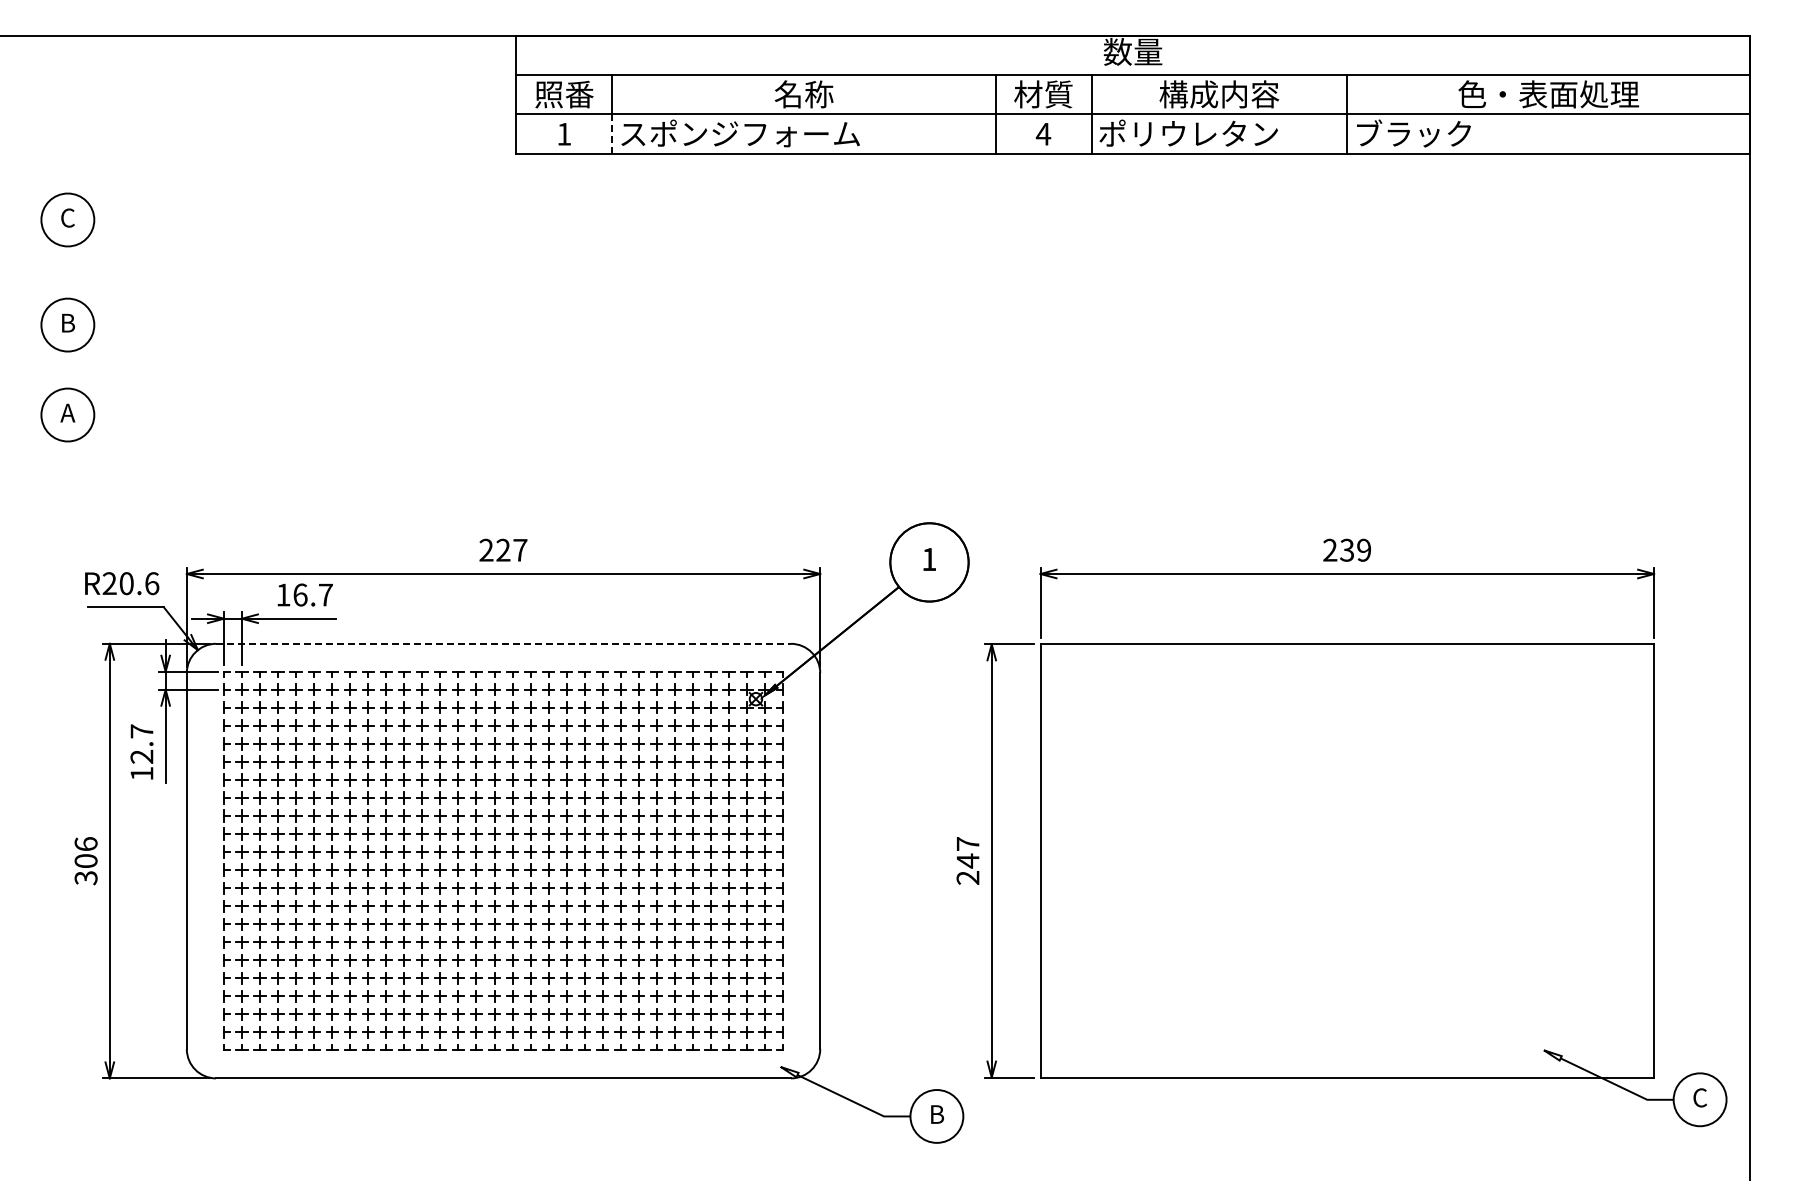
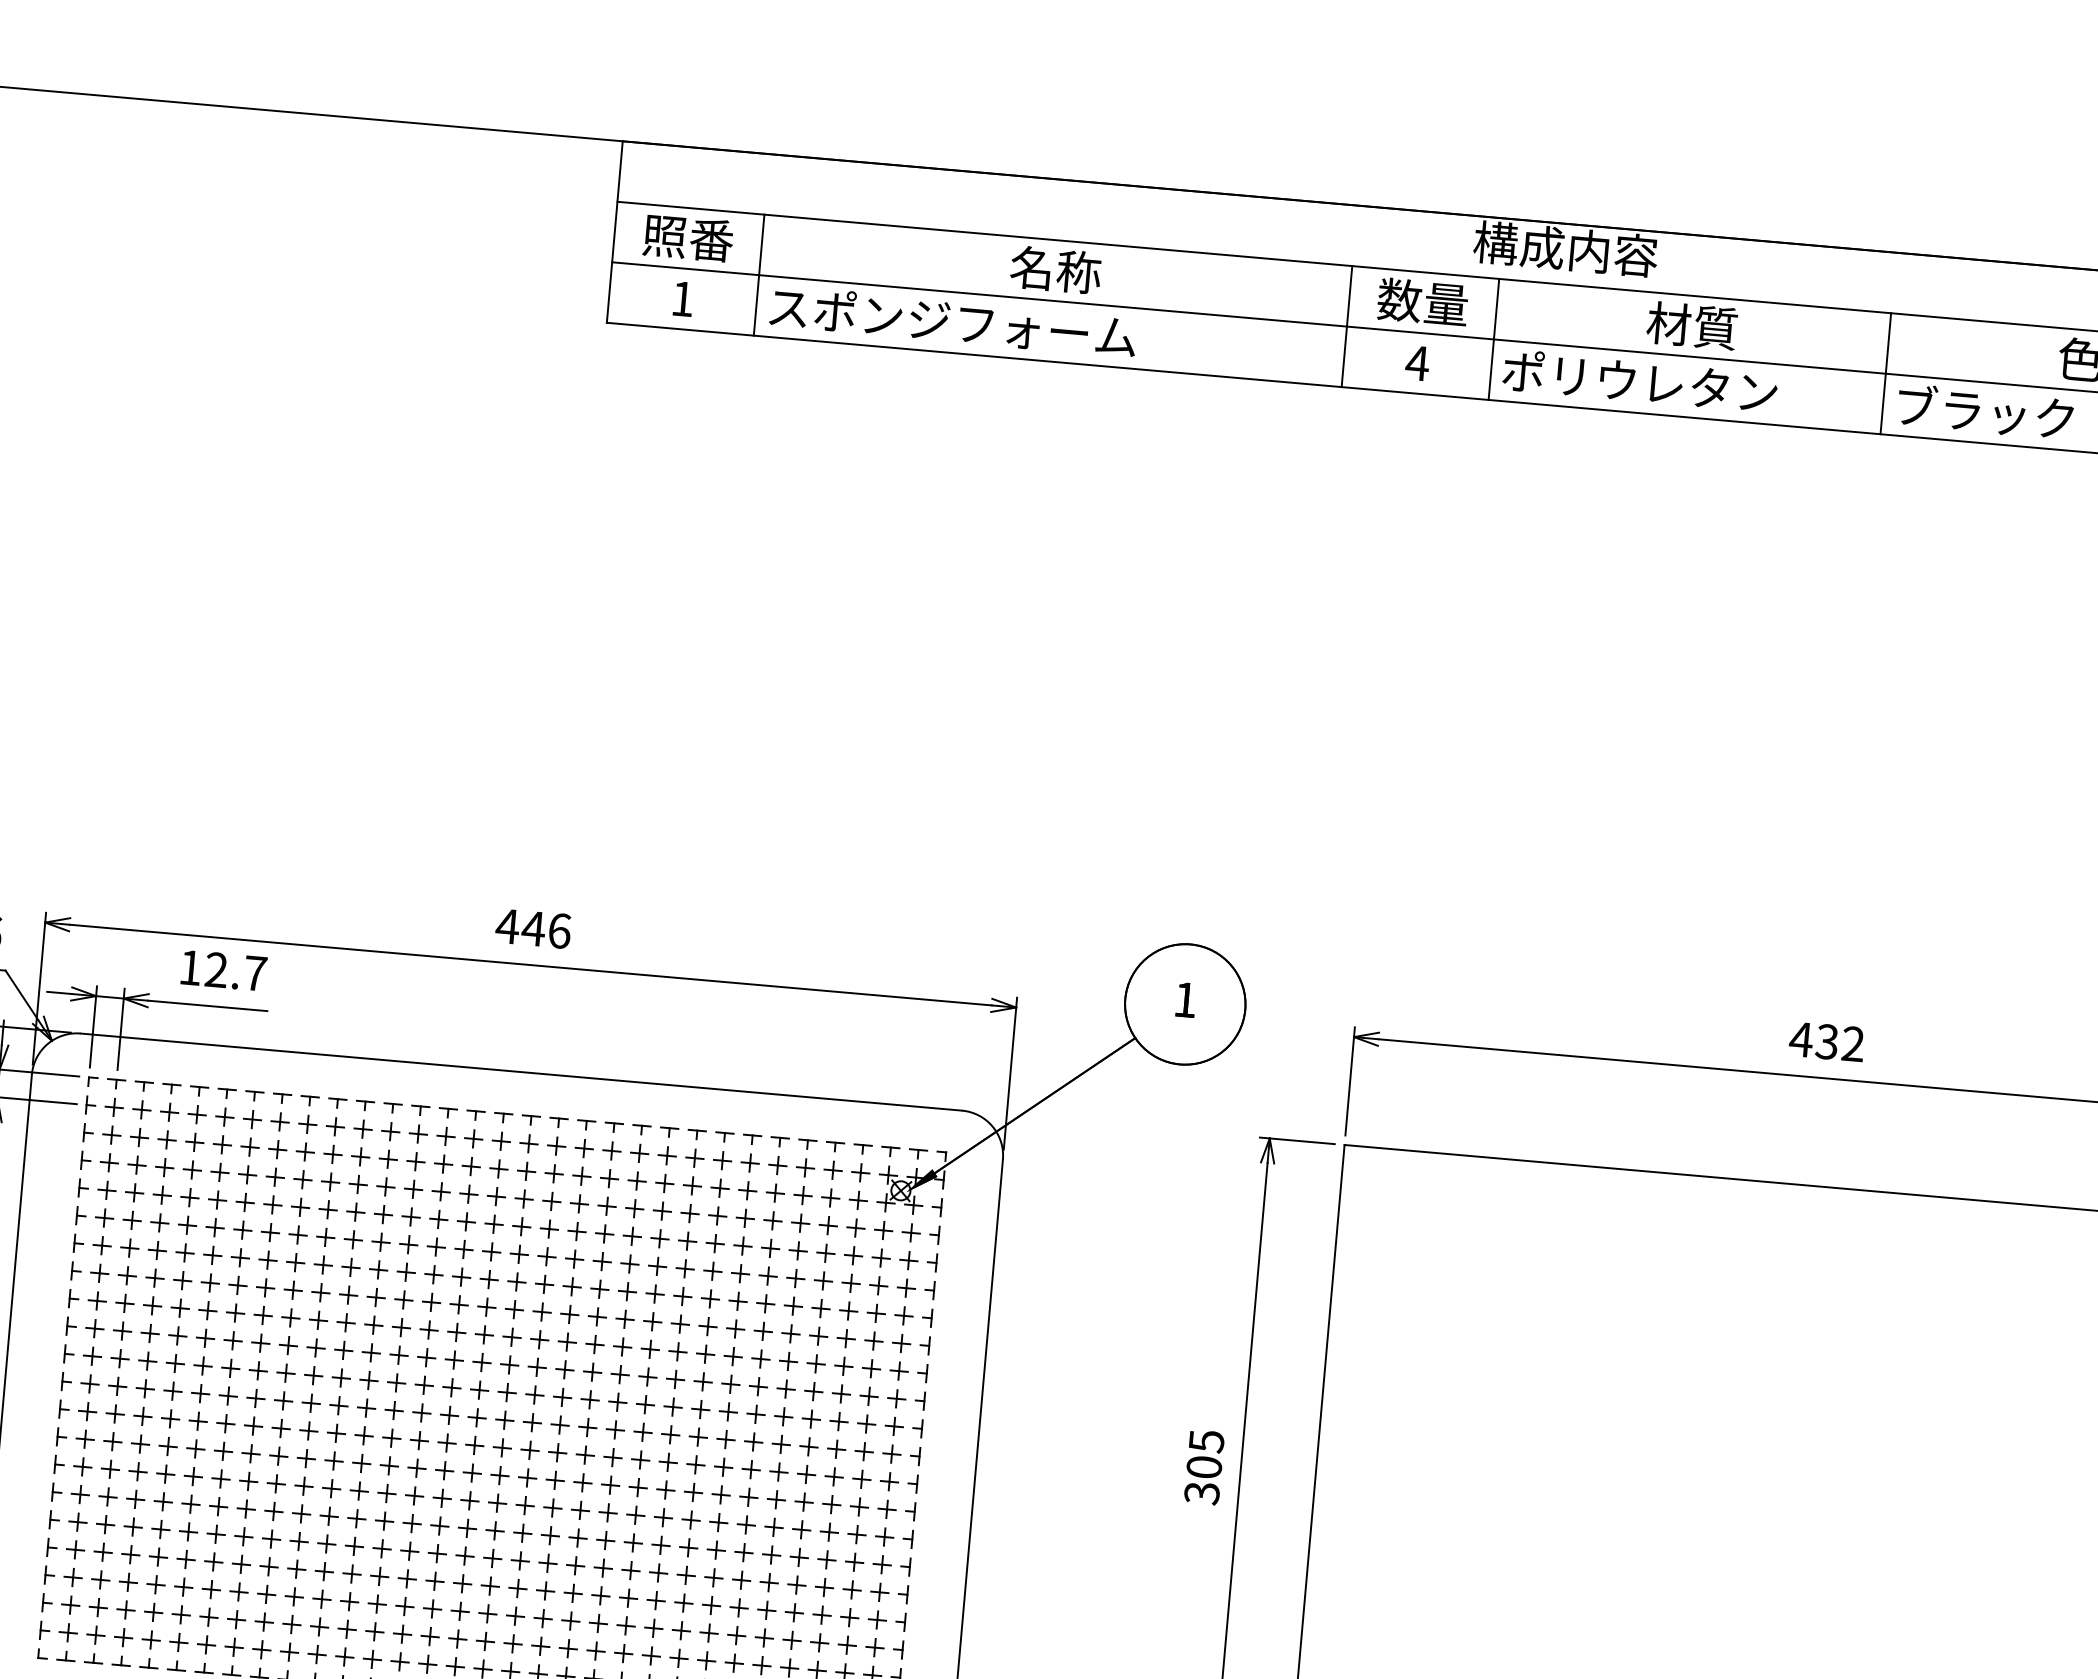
text: (1132, 51) -> (1565, 248), 数量 -> 構成内容
text: (1043, 94) -> (1422, 302), 材質 -> 数量
text: (1219, 94) -> (1692, 325), 構成内容 -> 材質
line: (612, 134) -> (756, 305), dashed -> solid
text: (502, 549) -> (532, 927), 227 -> 446
text: (1346, 549) -> (1826, 1040), 239 -> 432
text: (300, 594) -> (216, 969), 16.7 -> 12.7
line: (504, 643) -> (522, 1071), dashed -> solid
text: (967, 861) -> (1203, 1468), 247 -> 305

